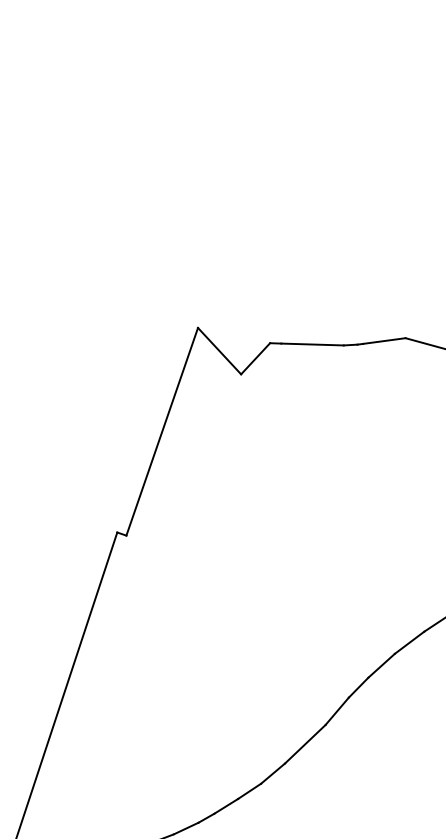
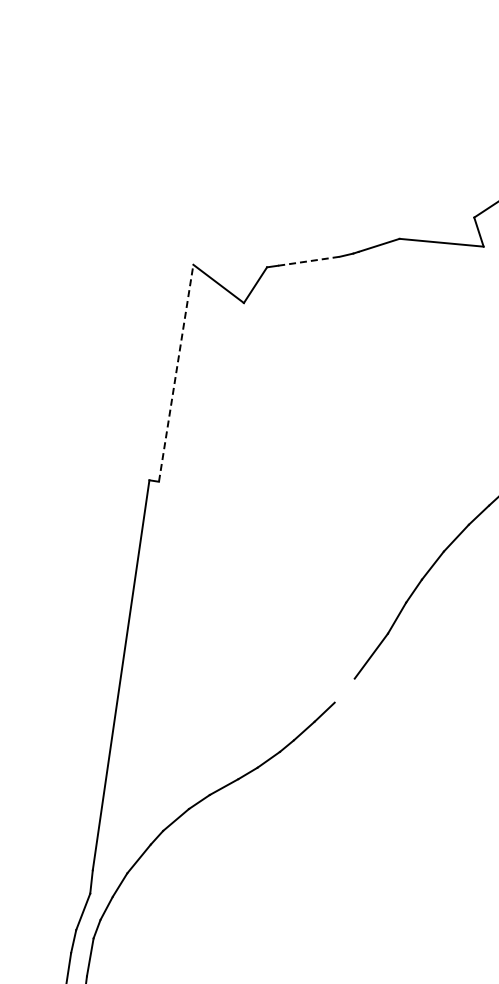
line: (312, 344) -> (309, 261), solid -> dashed
line: (162, 432) -> (176, 373), solid -> dashed
line: (272, 773) -> (344, 690), removed

